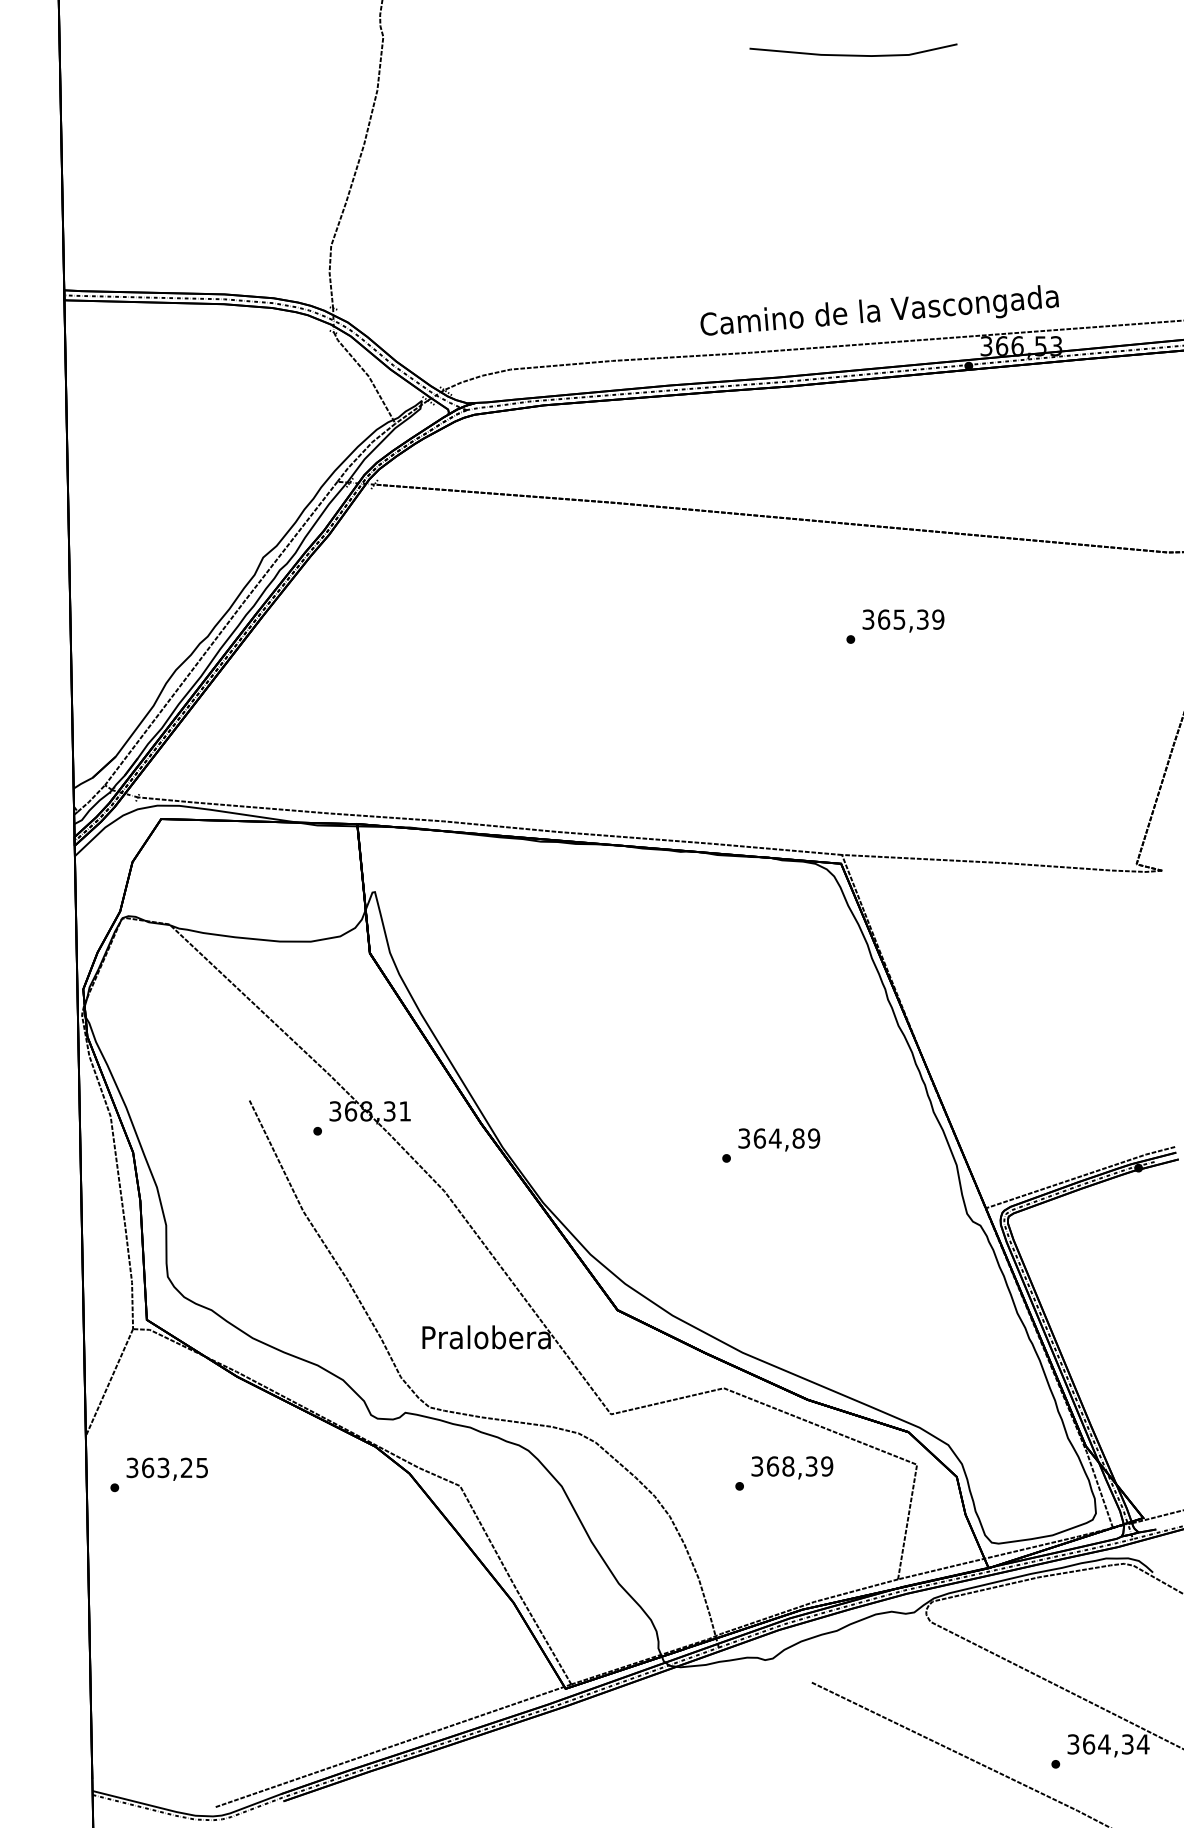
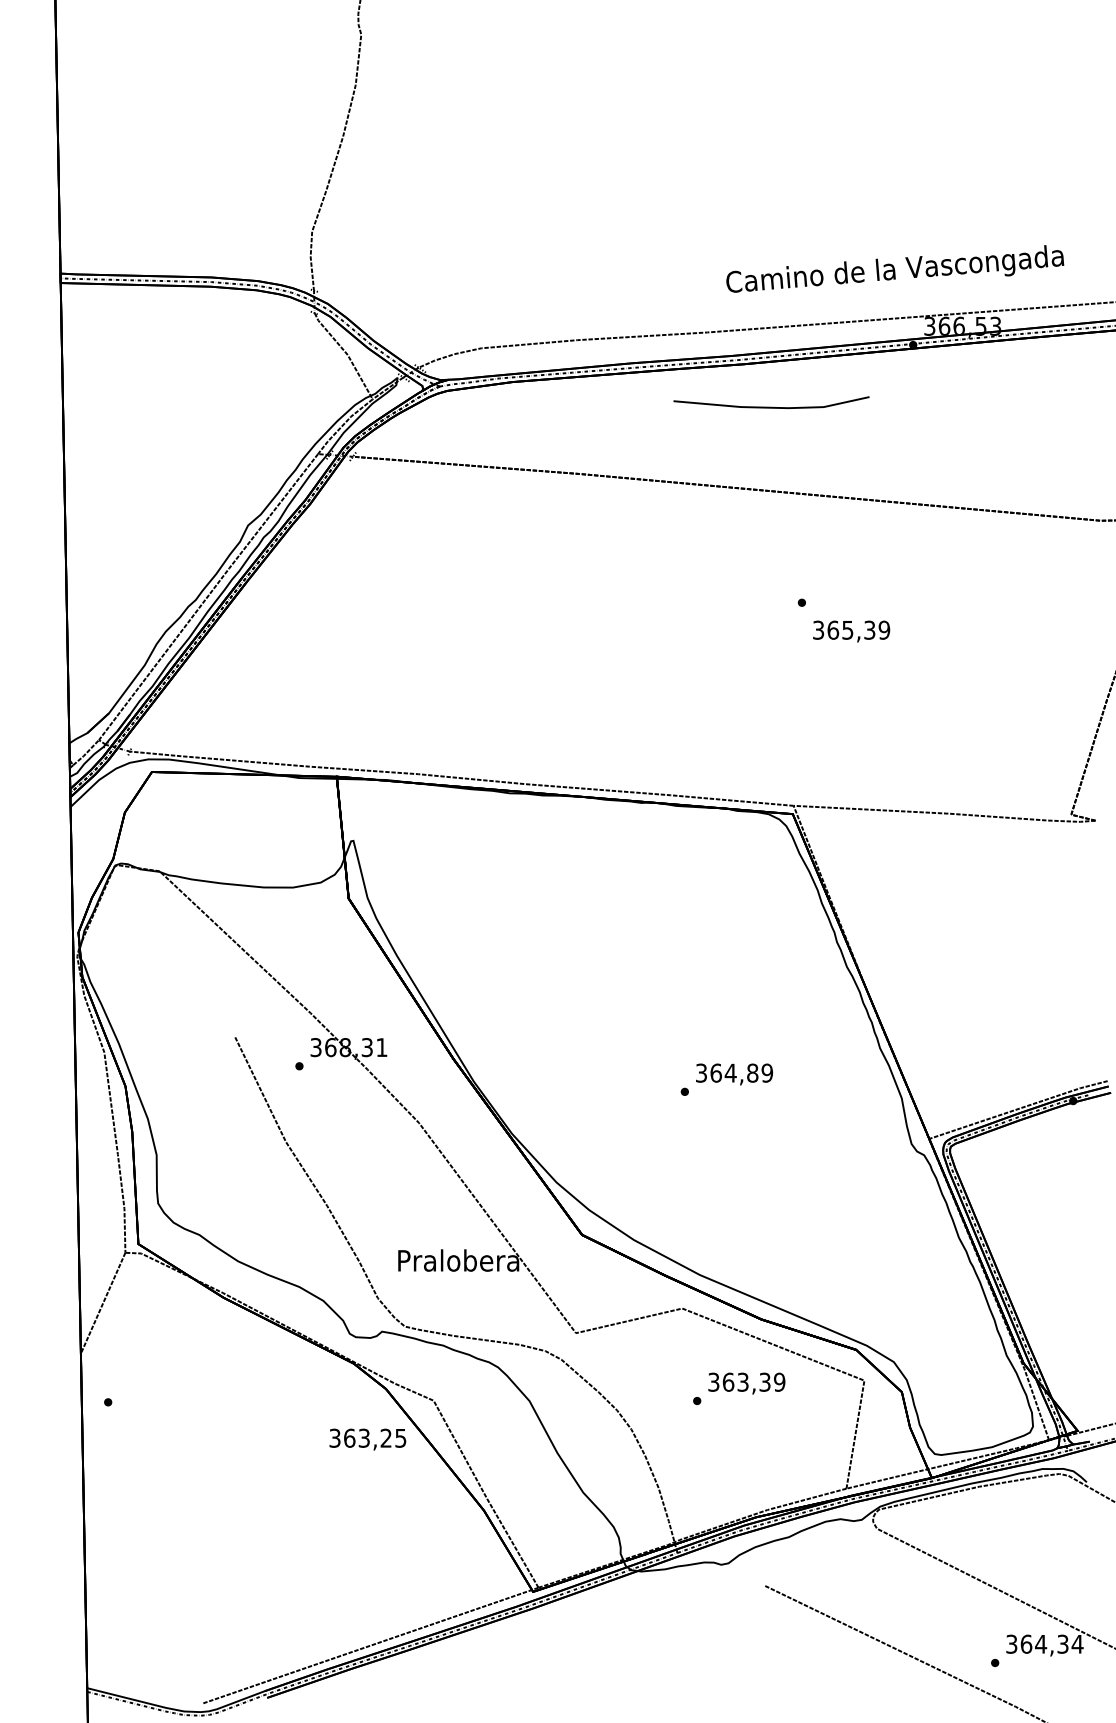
line: (853, 54) -> (771, 406), moved
text: (879, 310) -> (894, 269), moved
text: (903, 620) -> (851, 631), moved
text: (788, 1466) -> (743, 1382), 368,39 -> 363,39
text: (166, 1468) -> (367, 1438), moved

